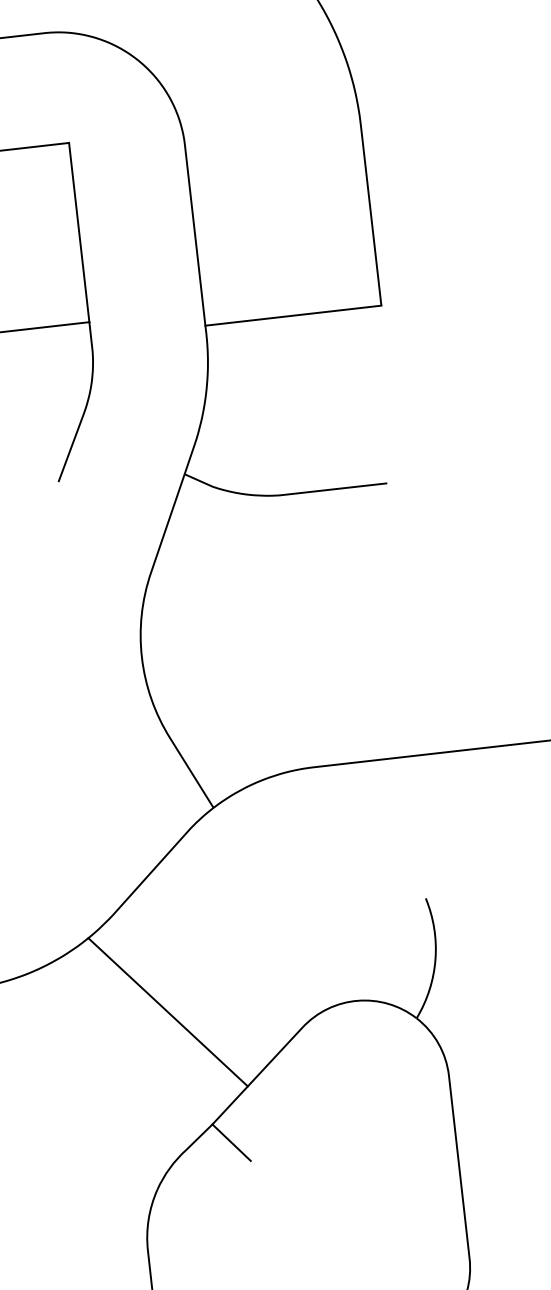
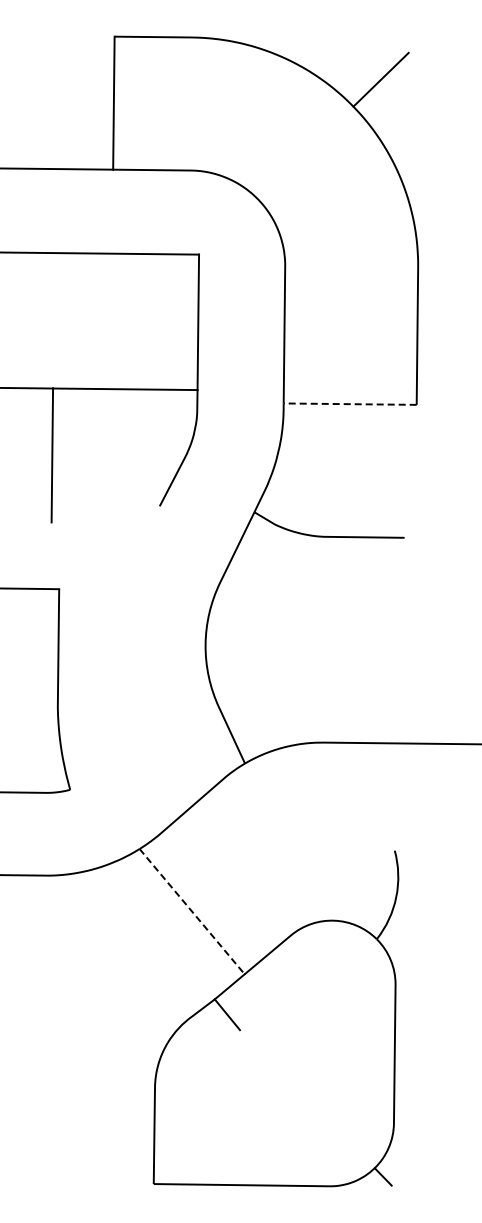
line: (293, 316) -> (350, 404), solid -> dashed
line: (168, 1012) -> (192, 911), solid -> dashed

